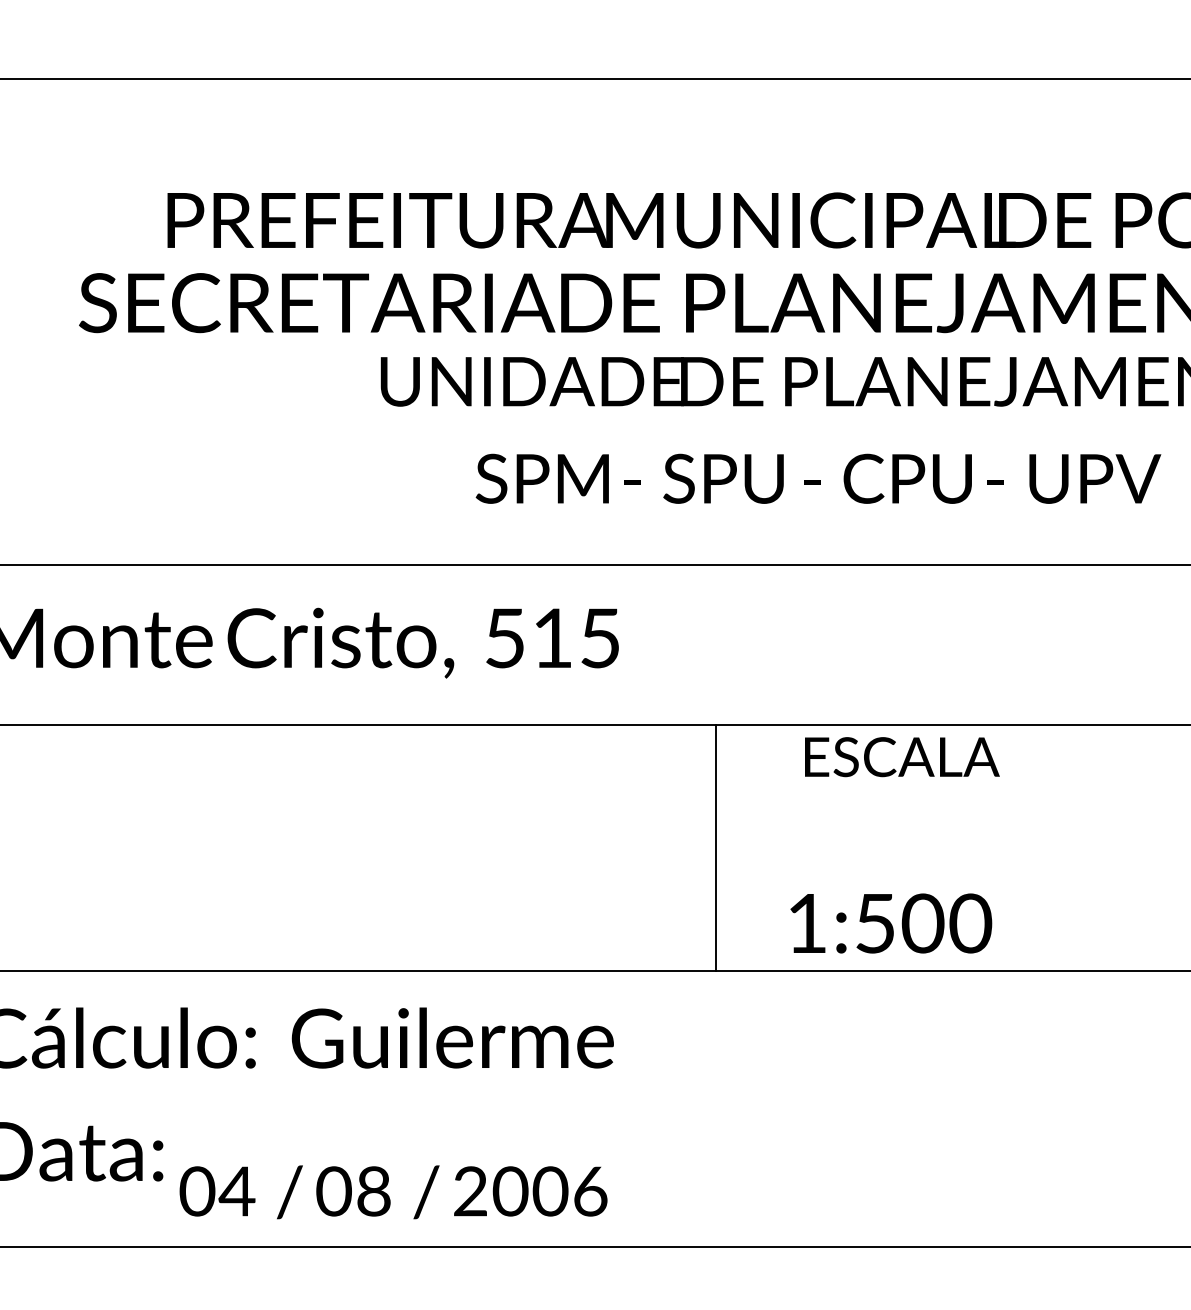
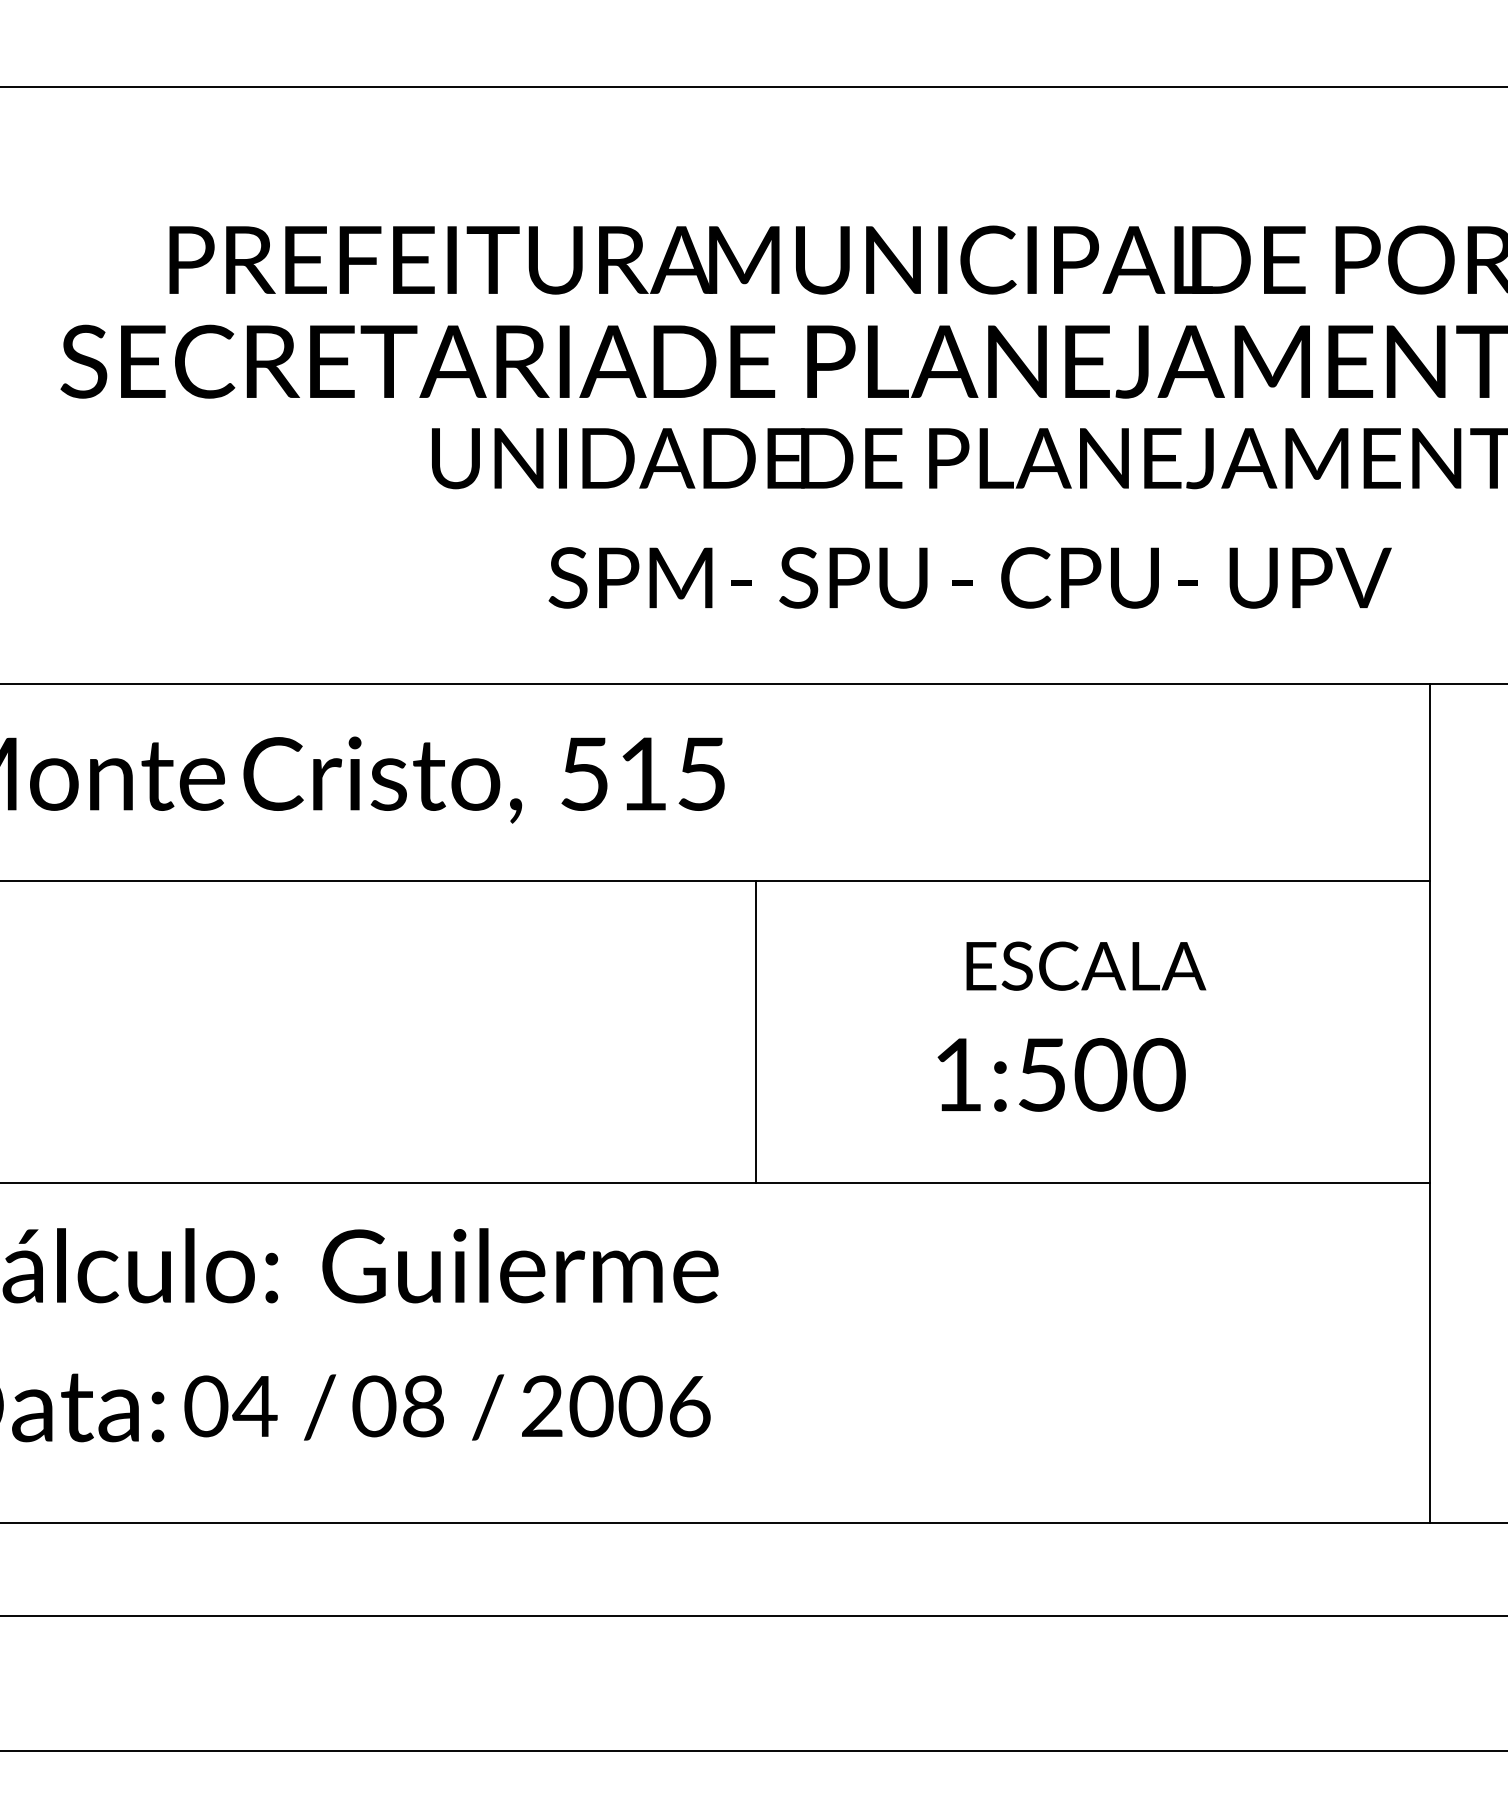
text: (902, 756) -> (1086, 965), moved
line: (716, 847) -> (755, 1031), moved
text: (891, 923) -> (1061, 1074), moved
text: (393, 1192) -> (447, 1407), moved

